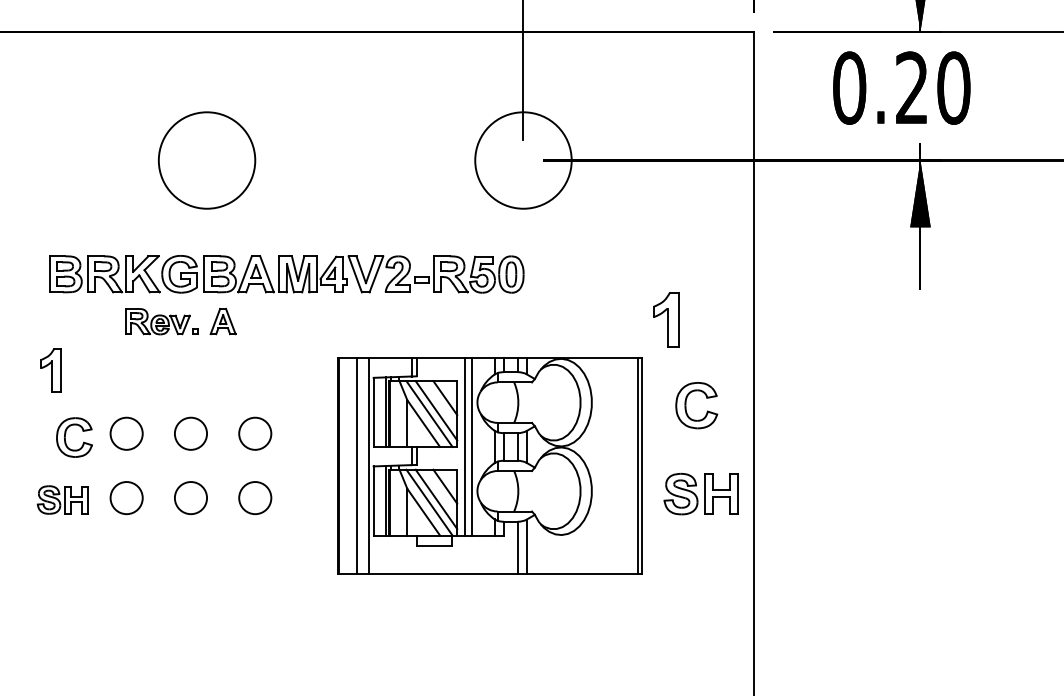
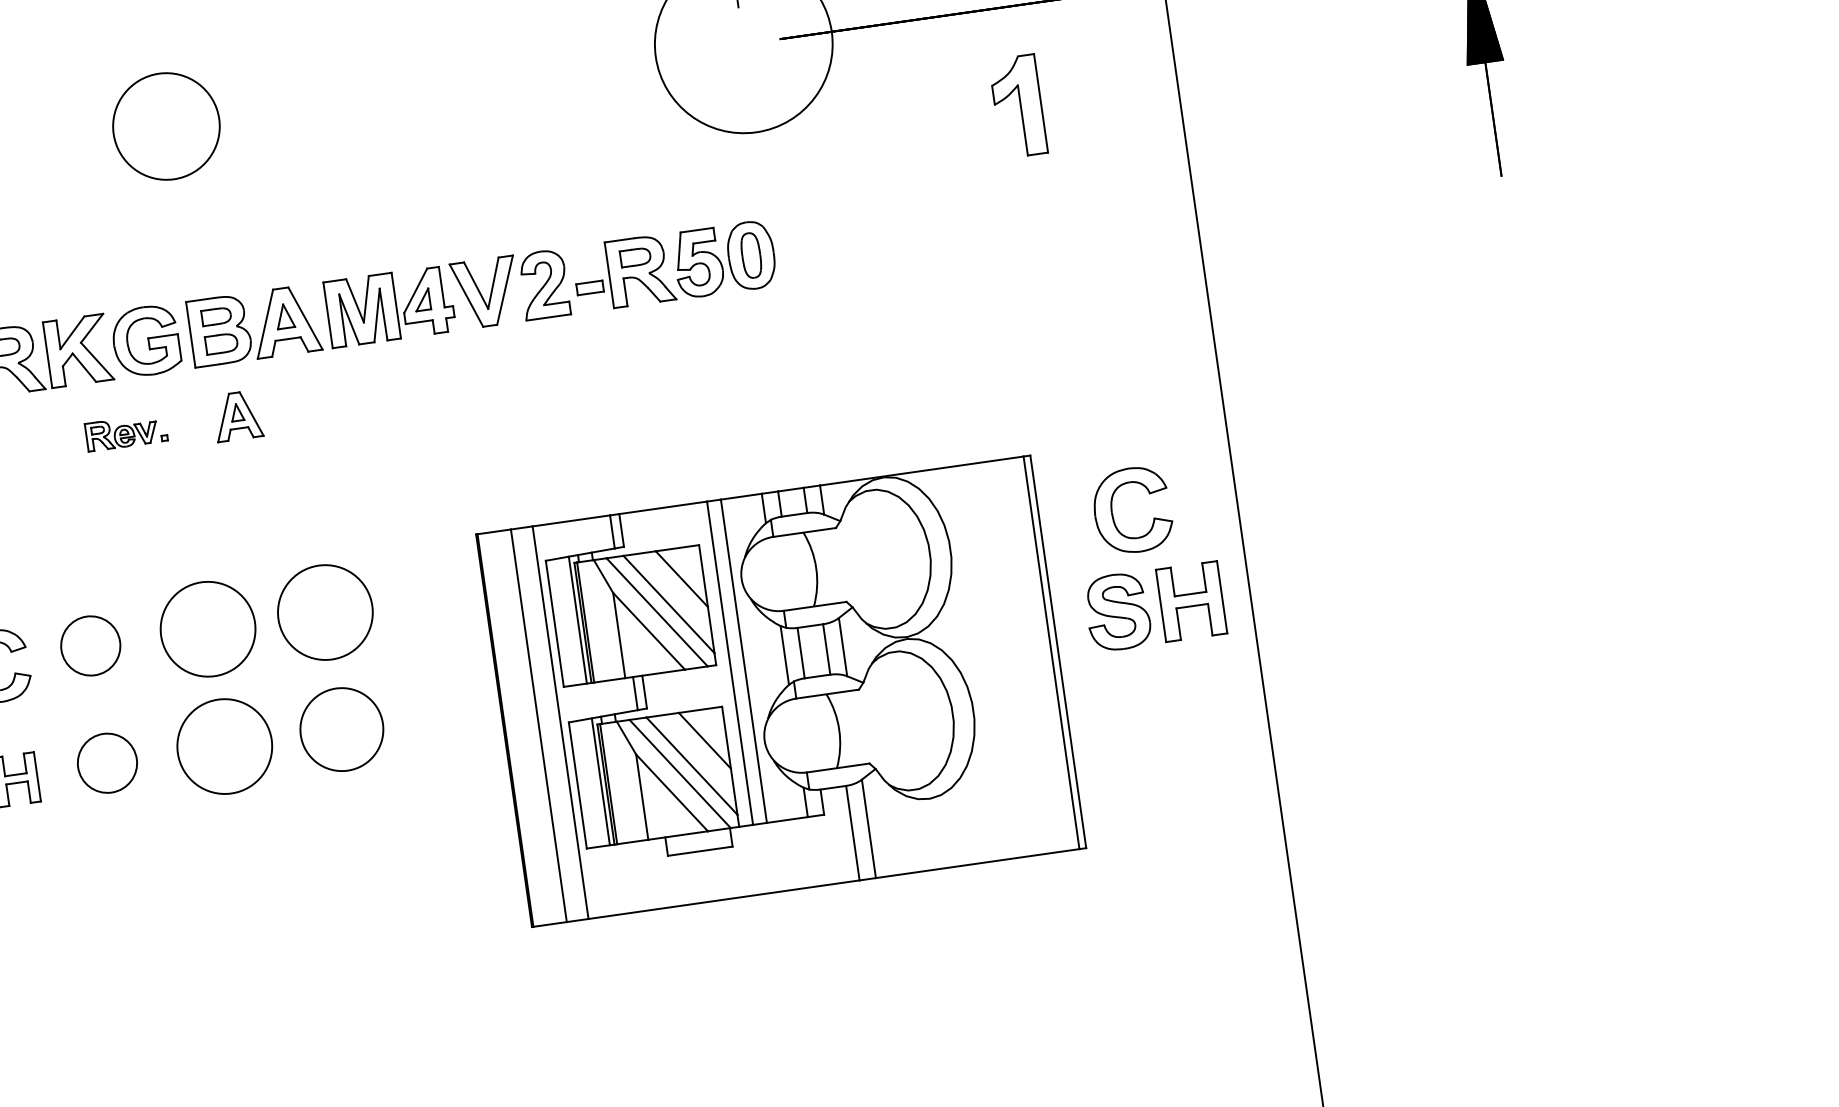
circle: (206, 160) -> (165, 126), size x0.6
part: (666, 319) -> (1018, 105), moved
part: (161, 321) -> (125, 432), size x0.6
part: (686, 405) -> (1113, 512), moved
circle: (190, 433) -> (207, 628), size x1.6
circle: (255, 433) -> (325, 611), size x1.6
part: (489, 465) -> (779, 690), moved
circle: (190, 498) -> (224, 747), size x1.6
circle: (255, 498) -> (342, 730), size x1.4

